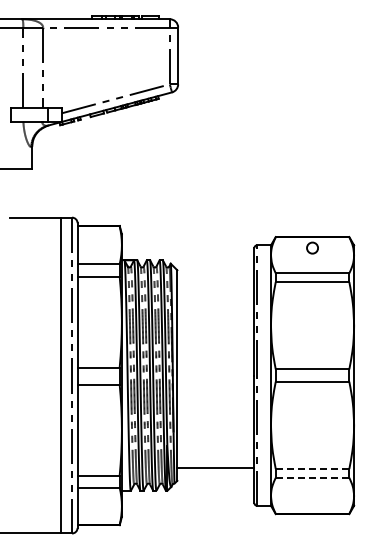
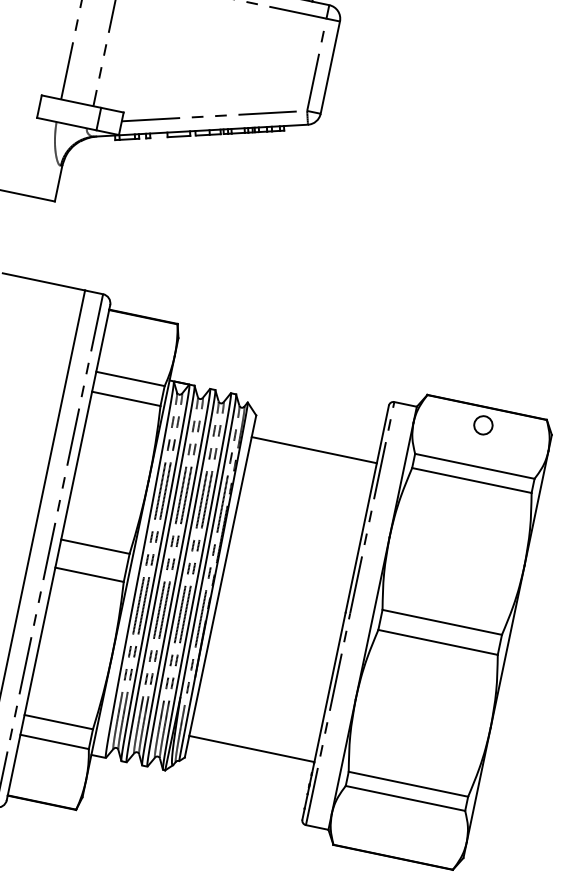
line: (215, 283) -> (313, 449), added
line: (312, 469) -> (408, 784), dashed -> solid
line: (312, 477) -> (405, 797), dashed -> solid

